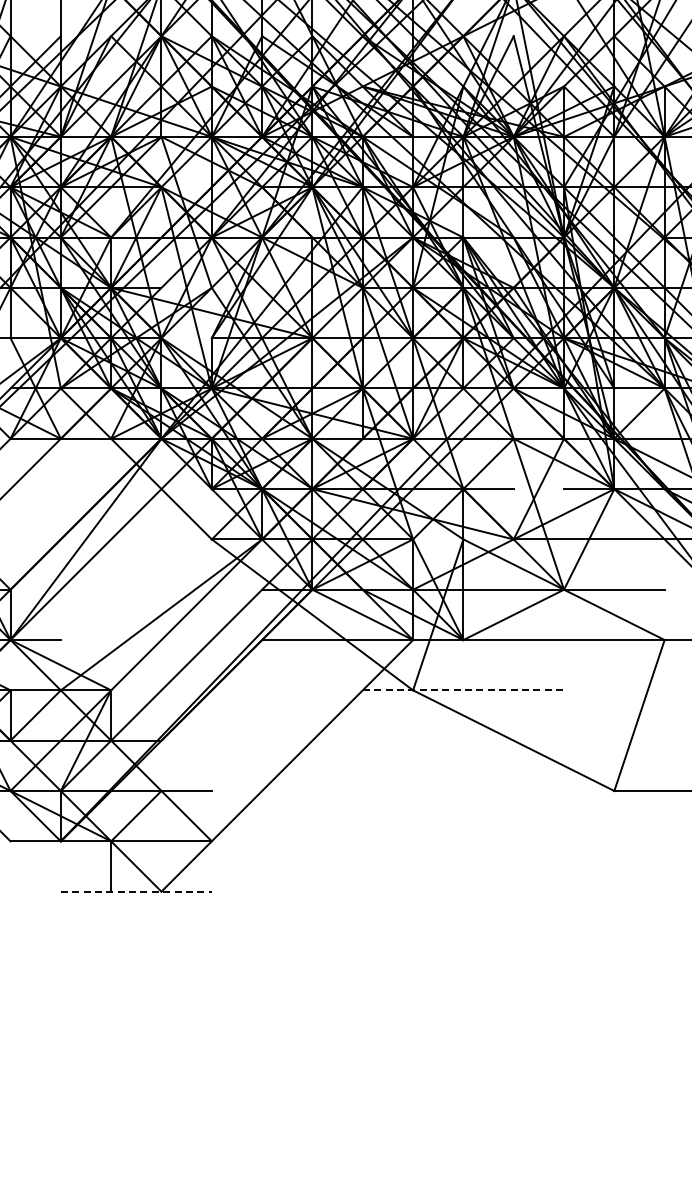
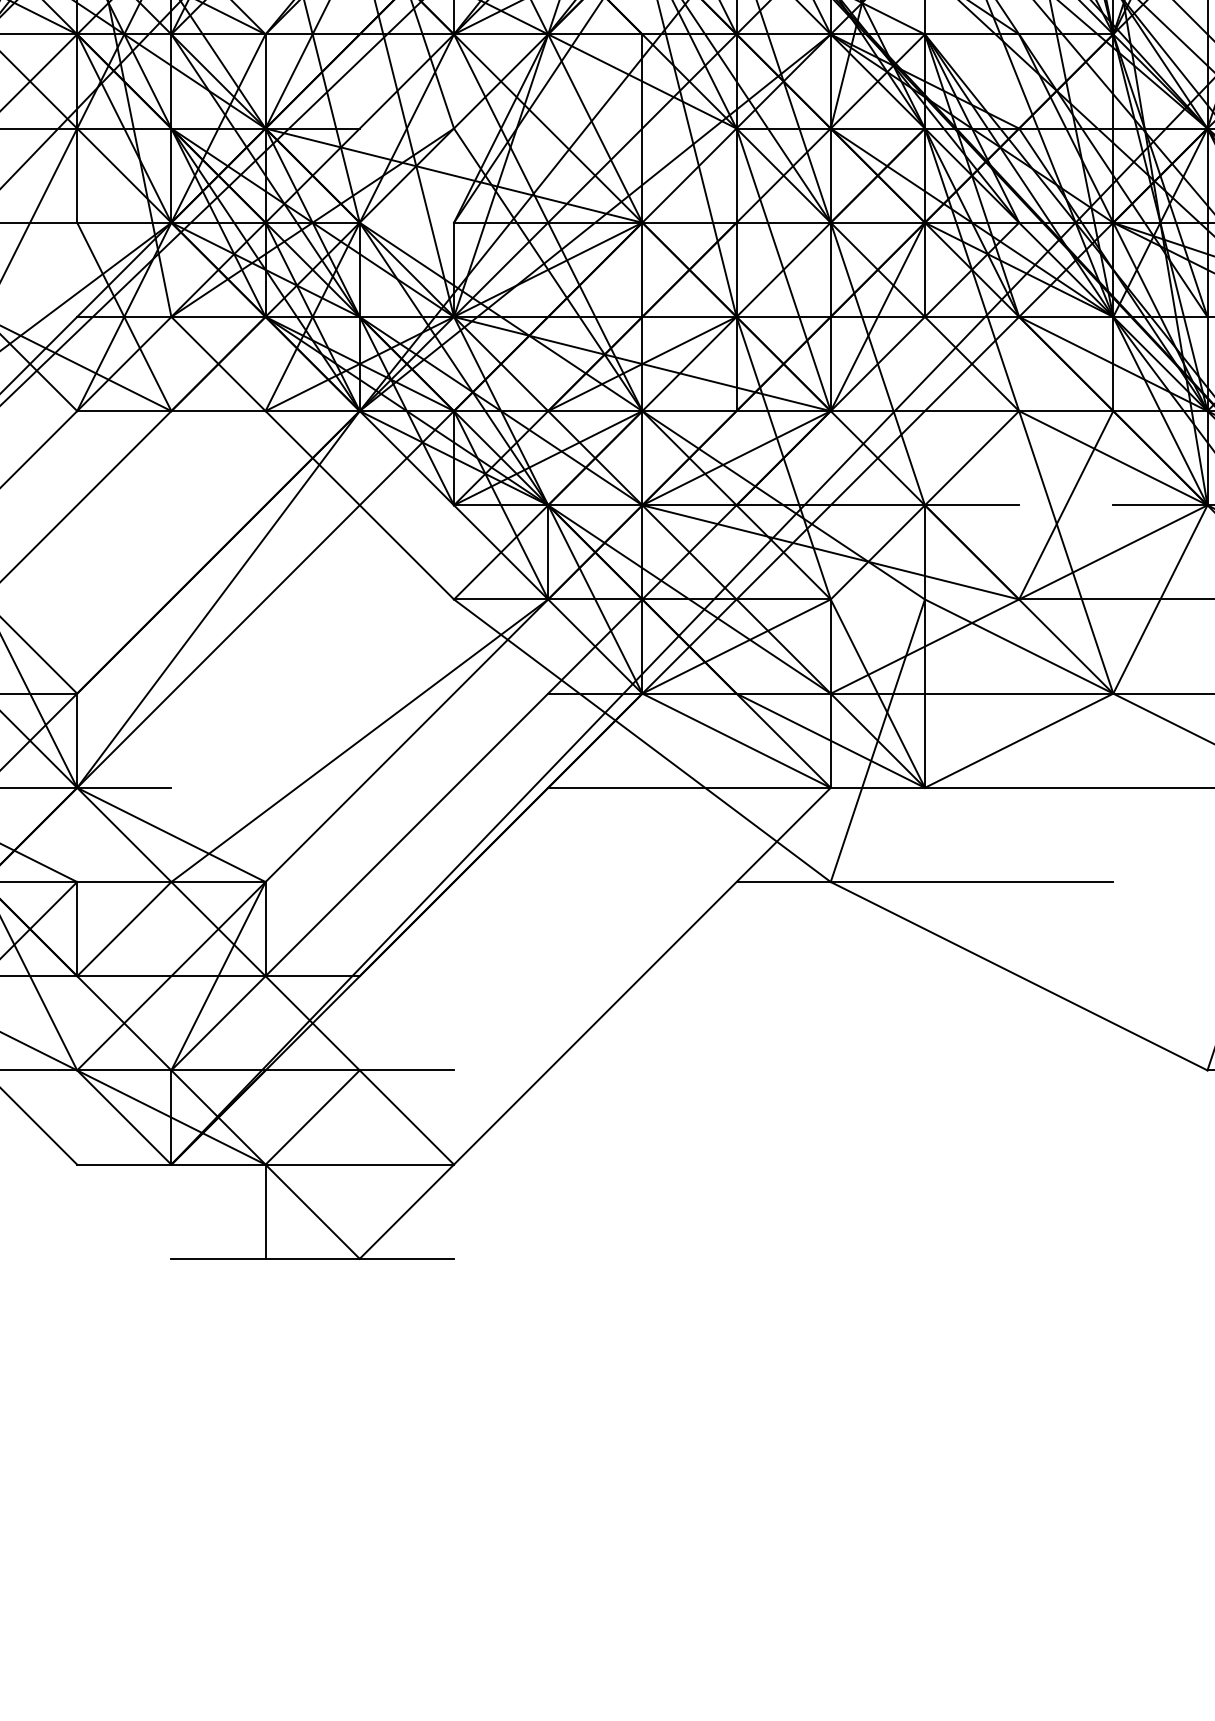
line: (463, 690) -> (925, 882), dashed -> solid
line: (136, 891) -> (312, 1258), dashed -> solid

